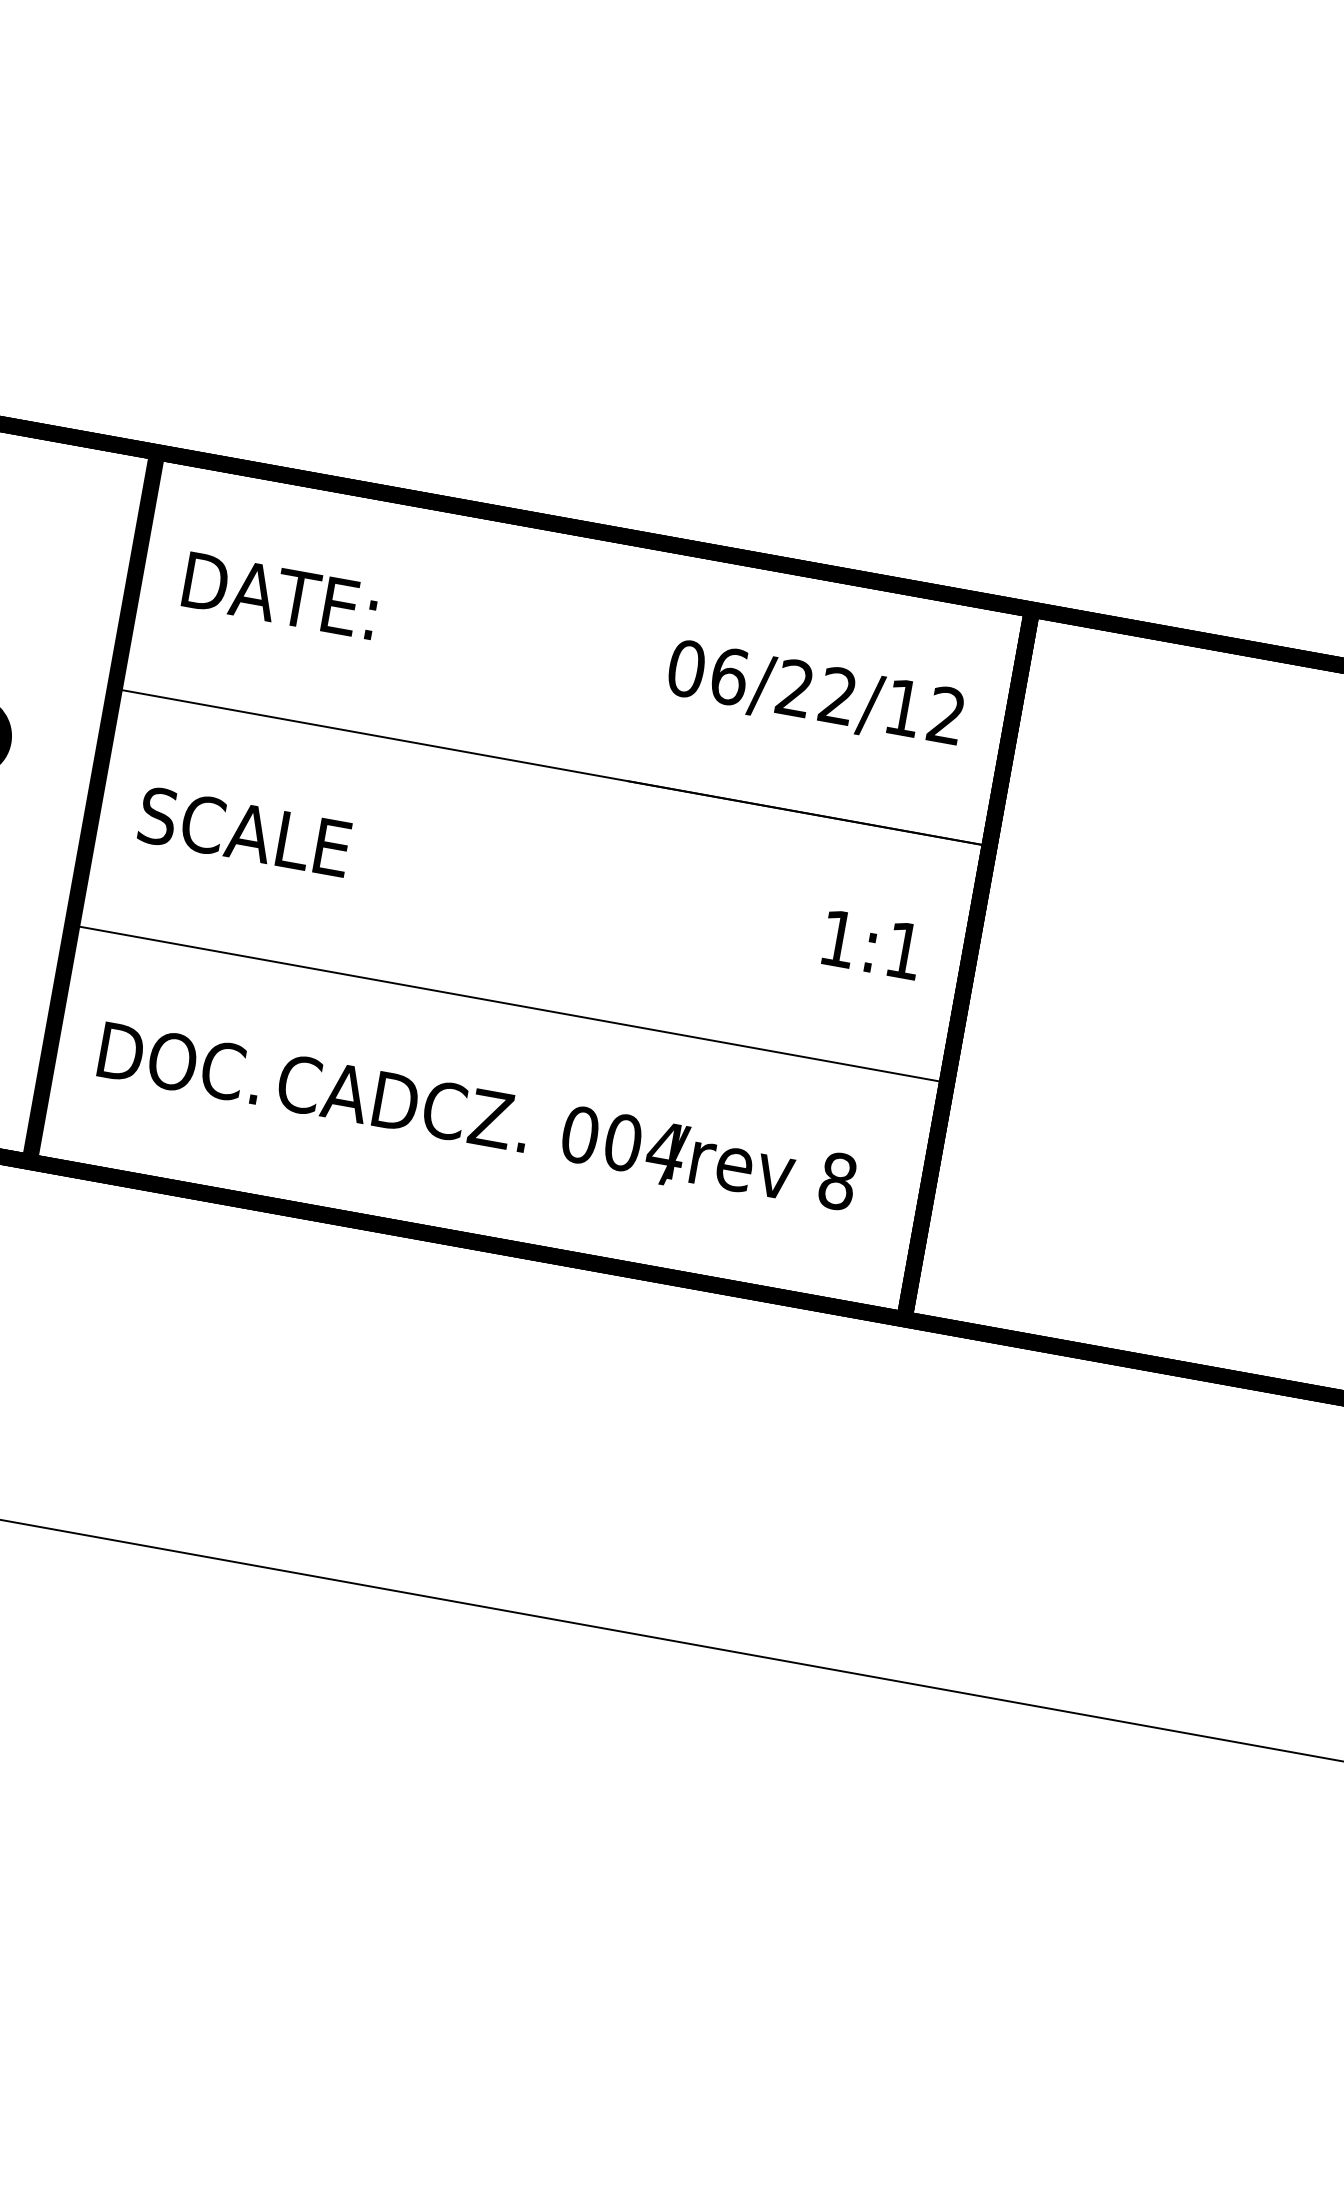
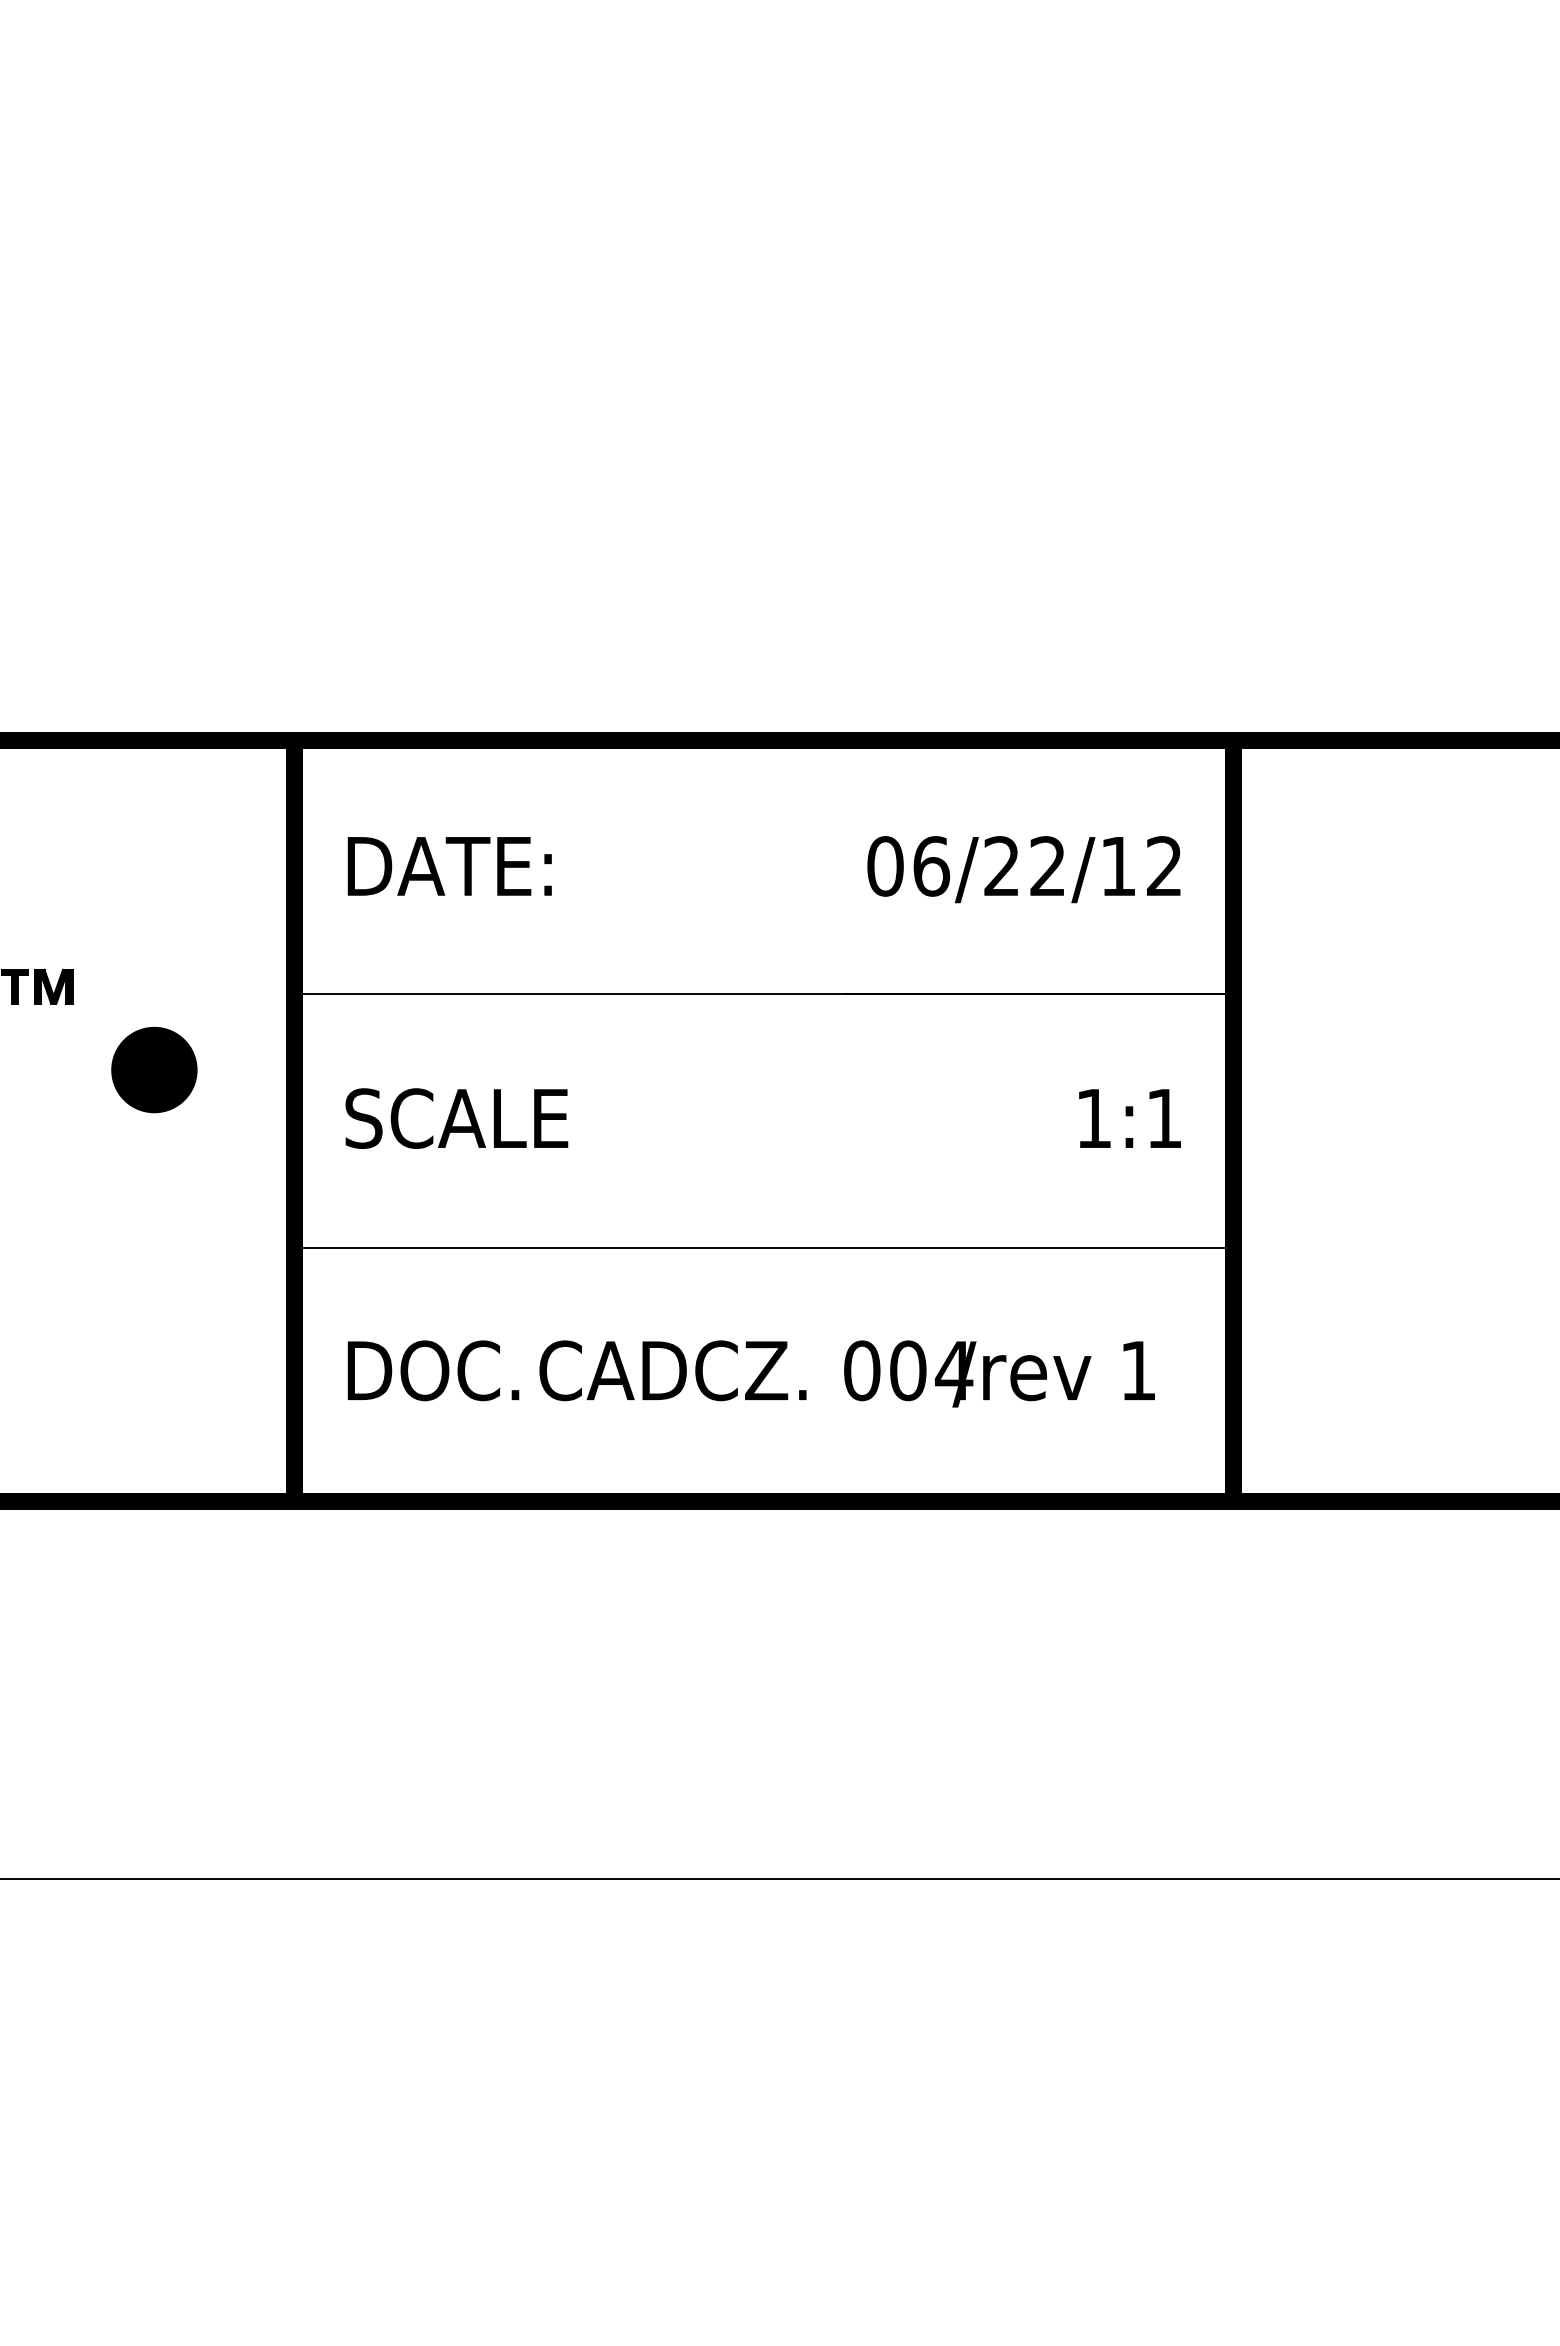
text: (837, 1181) -> (1138, 1370), 8 -> 1

